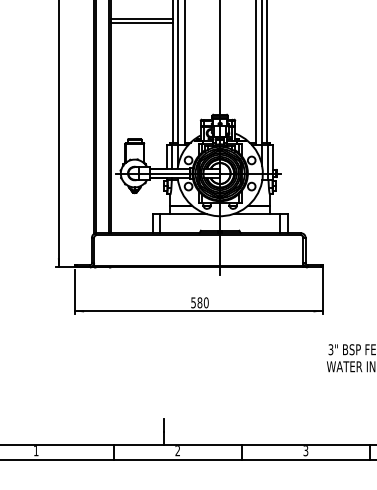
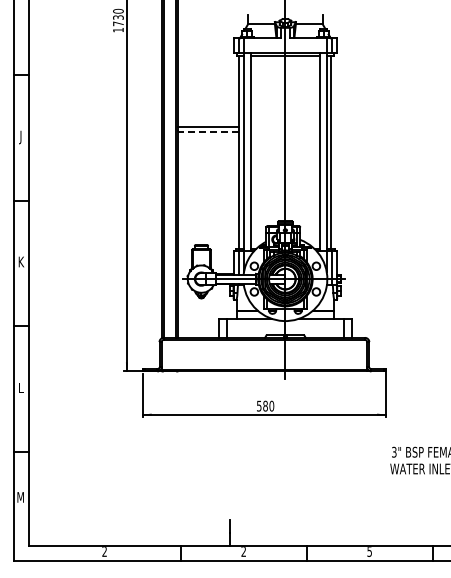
line: (141, 23) -> (208, 131), solid -> dashed
text: (36, 450) -> (104, 551), 1 -> 2
text: (305, 450) -> (369, 551), 3 -> 5

